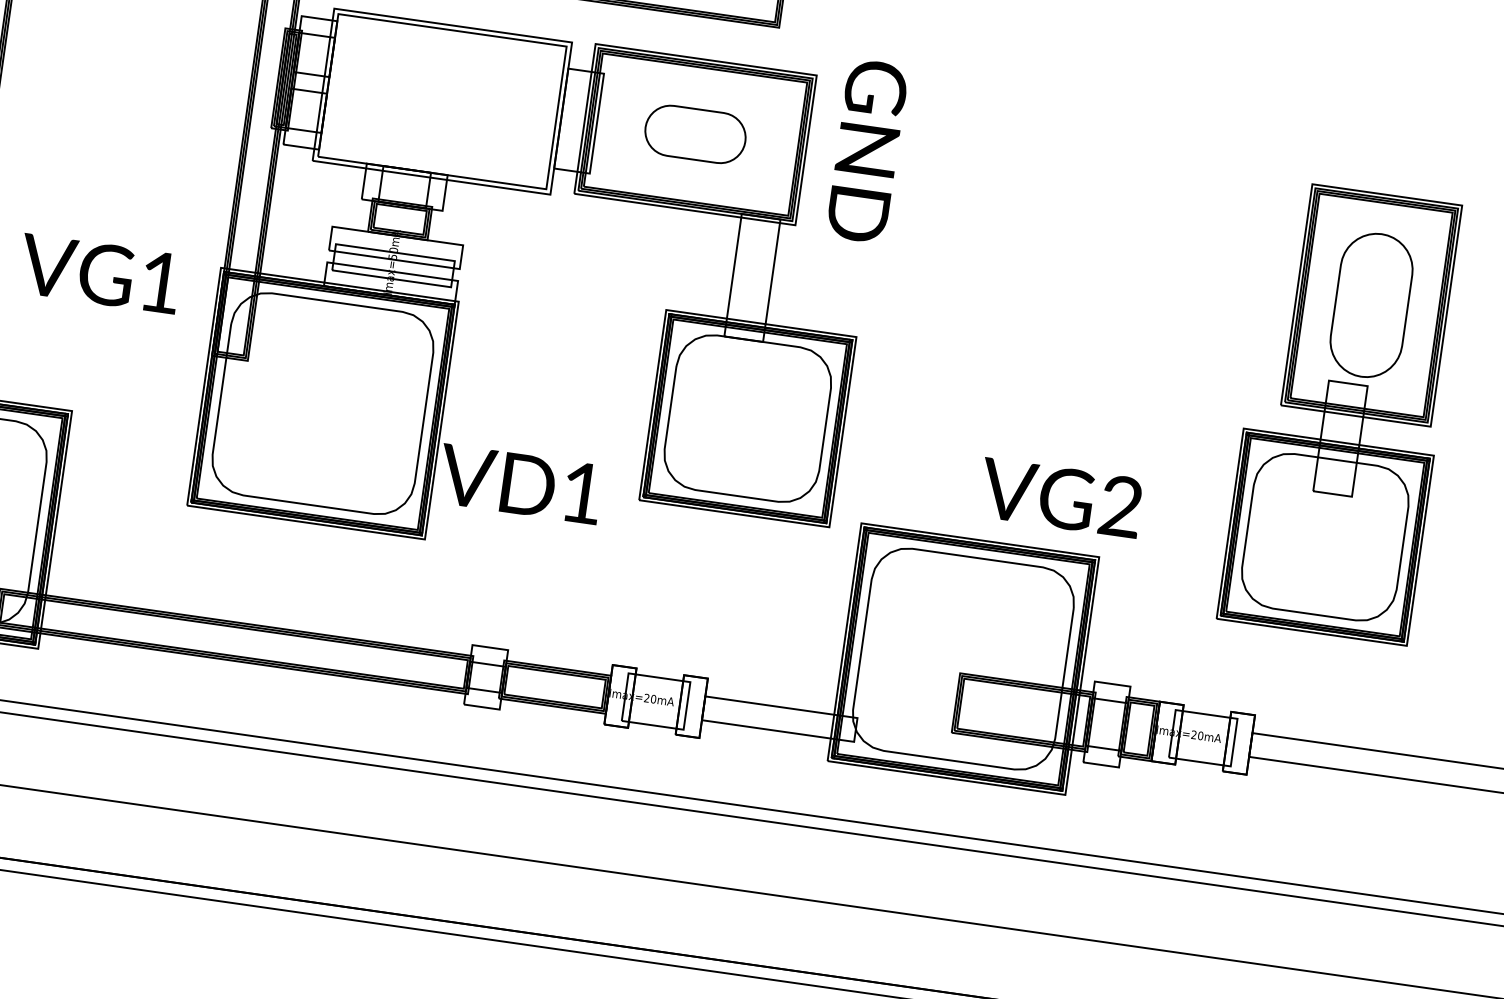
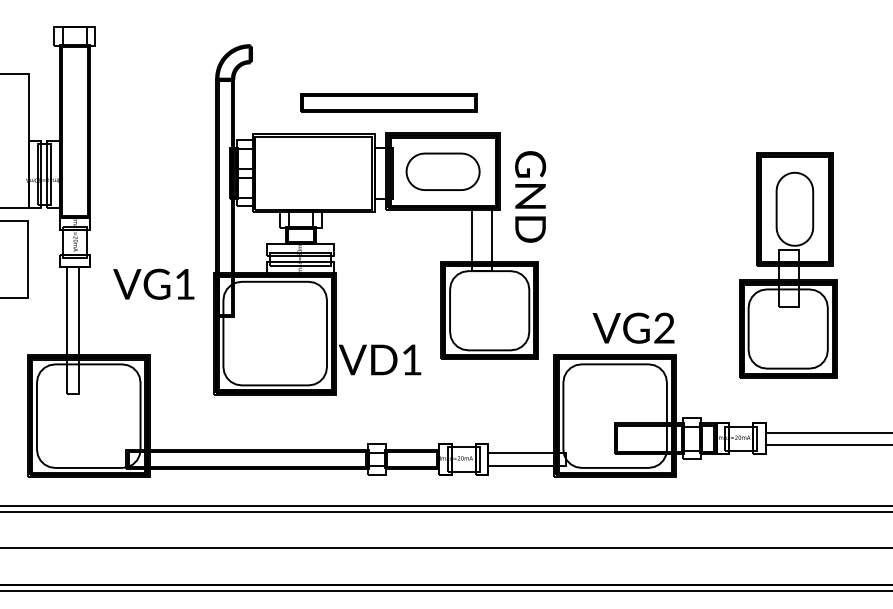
part: (694, 133) -> (442, 171), size x1.43
text: (867, 150) -> (530, 196), moved
text: (1060, 496) -> (633, 327), moved

